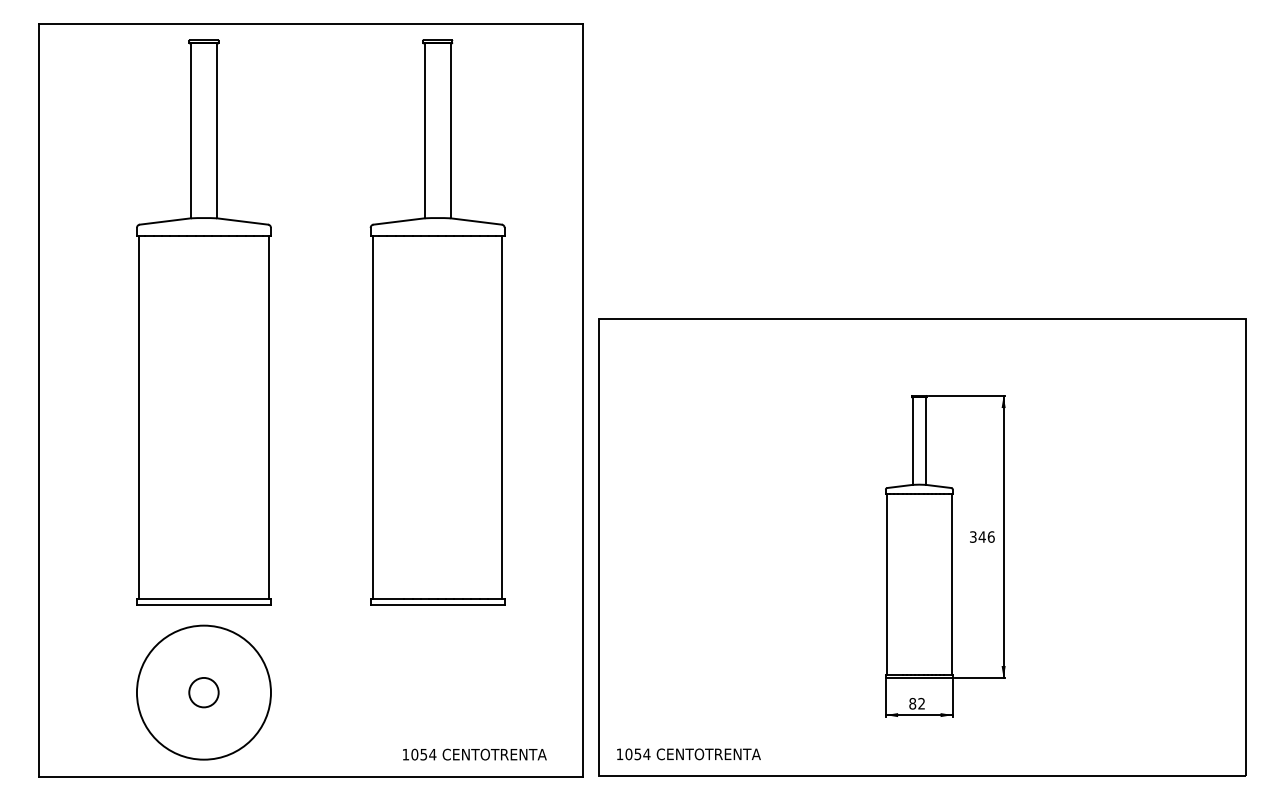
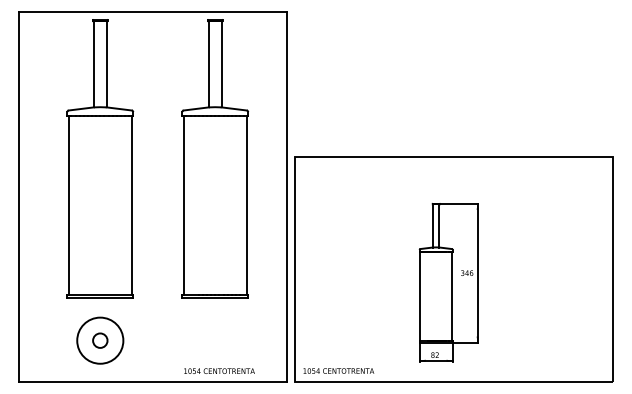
part: (944, 556) -> (448, 282), moved
circle: (204, 692) -> (100, 340), size x0.7
text: (474, 753) -> (219, 370), moved

